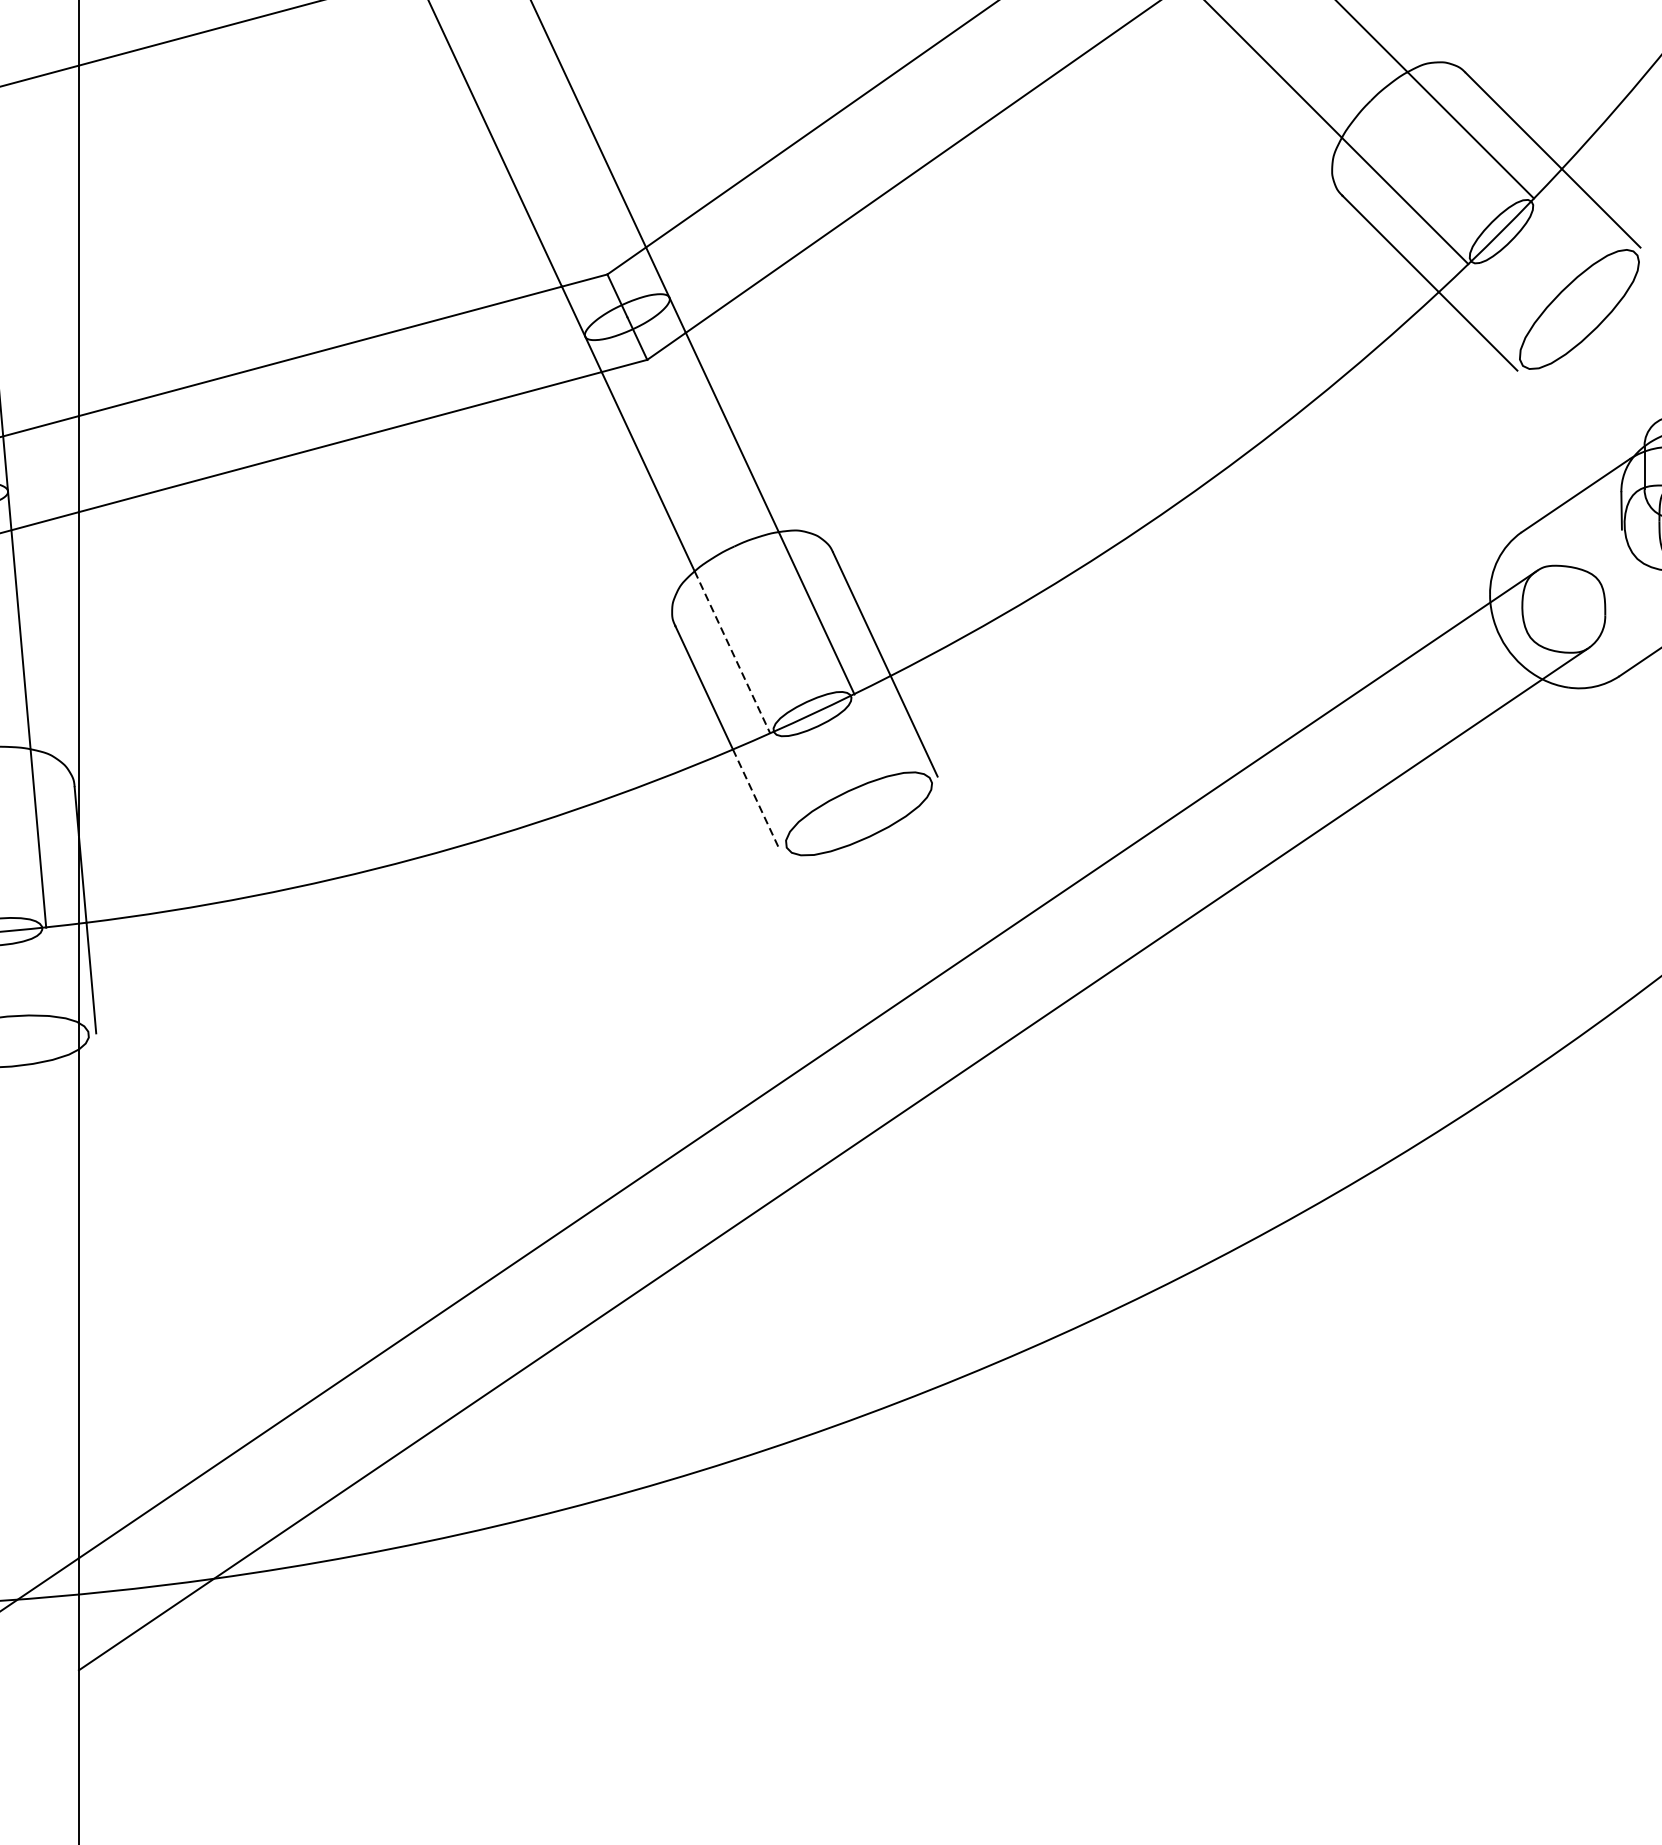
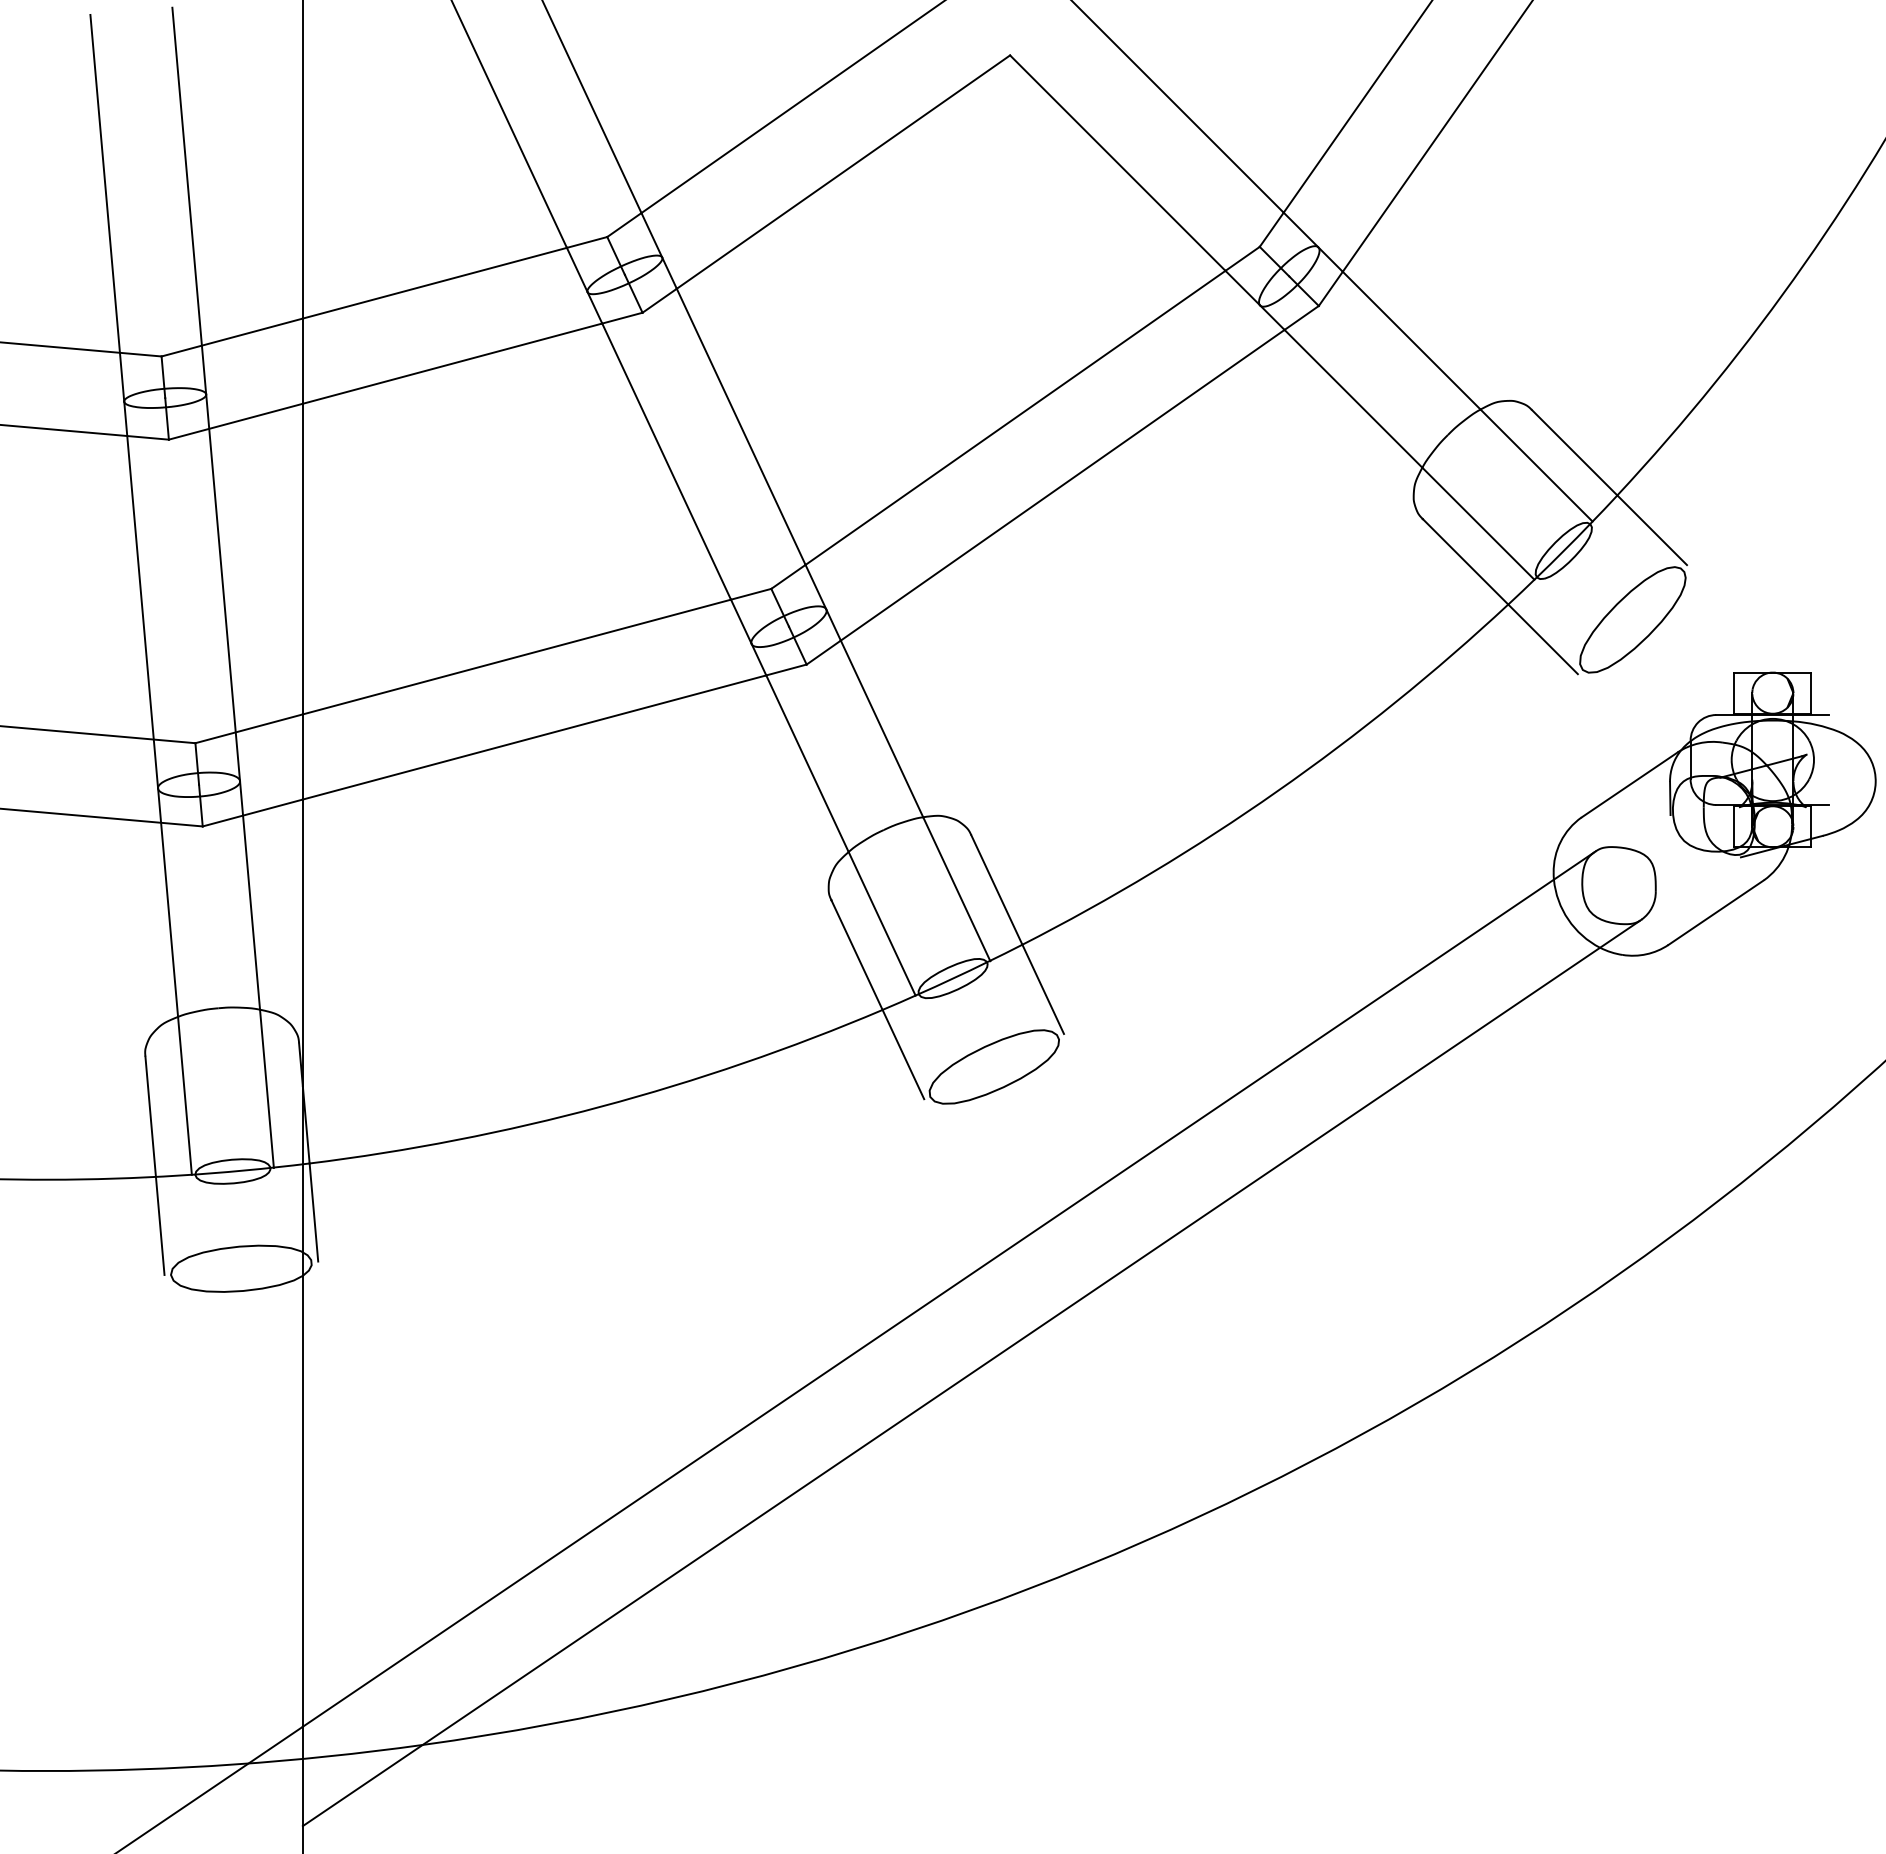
line: (732, 653) -> (882, 924), dashed -> solid
line: (756, 800) -> (903, 1055), dashed -> solid

